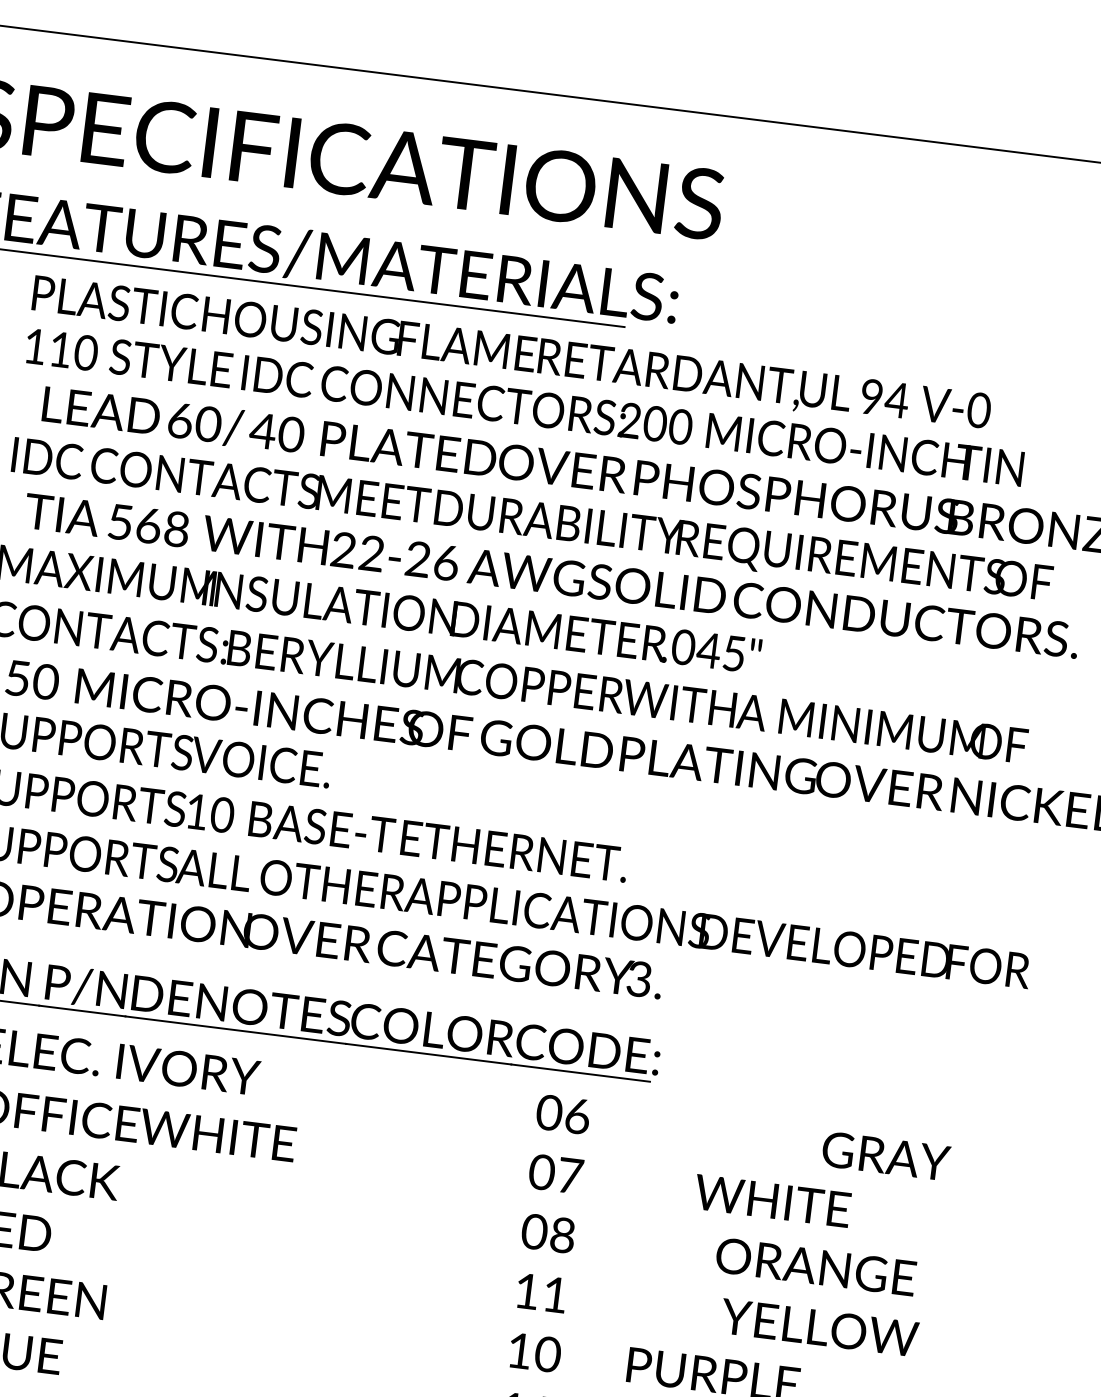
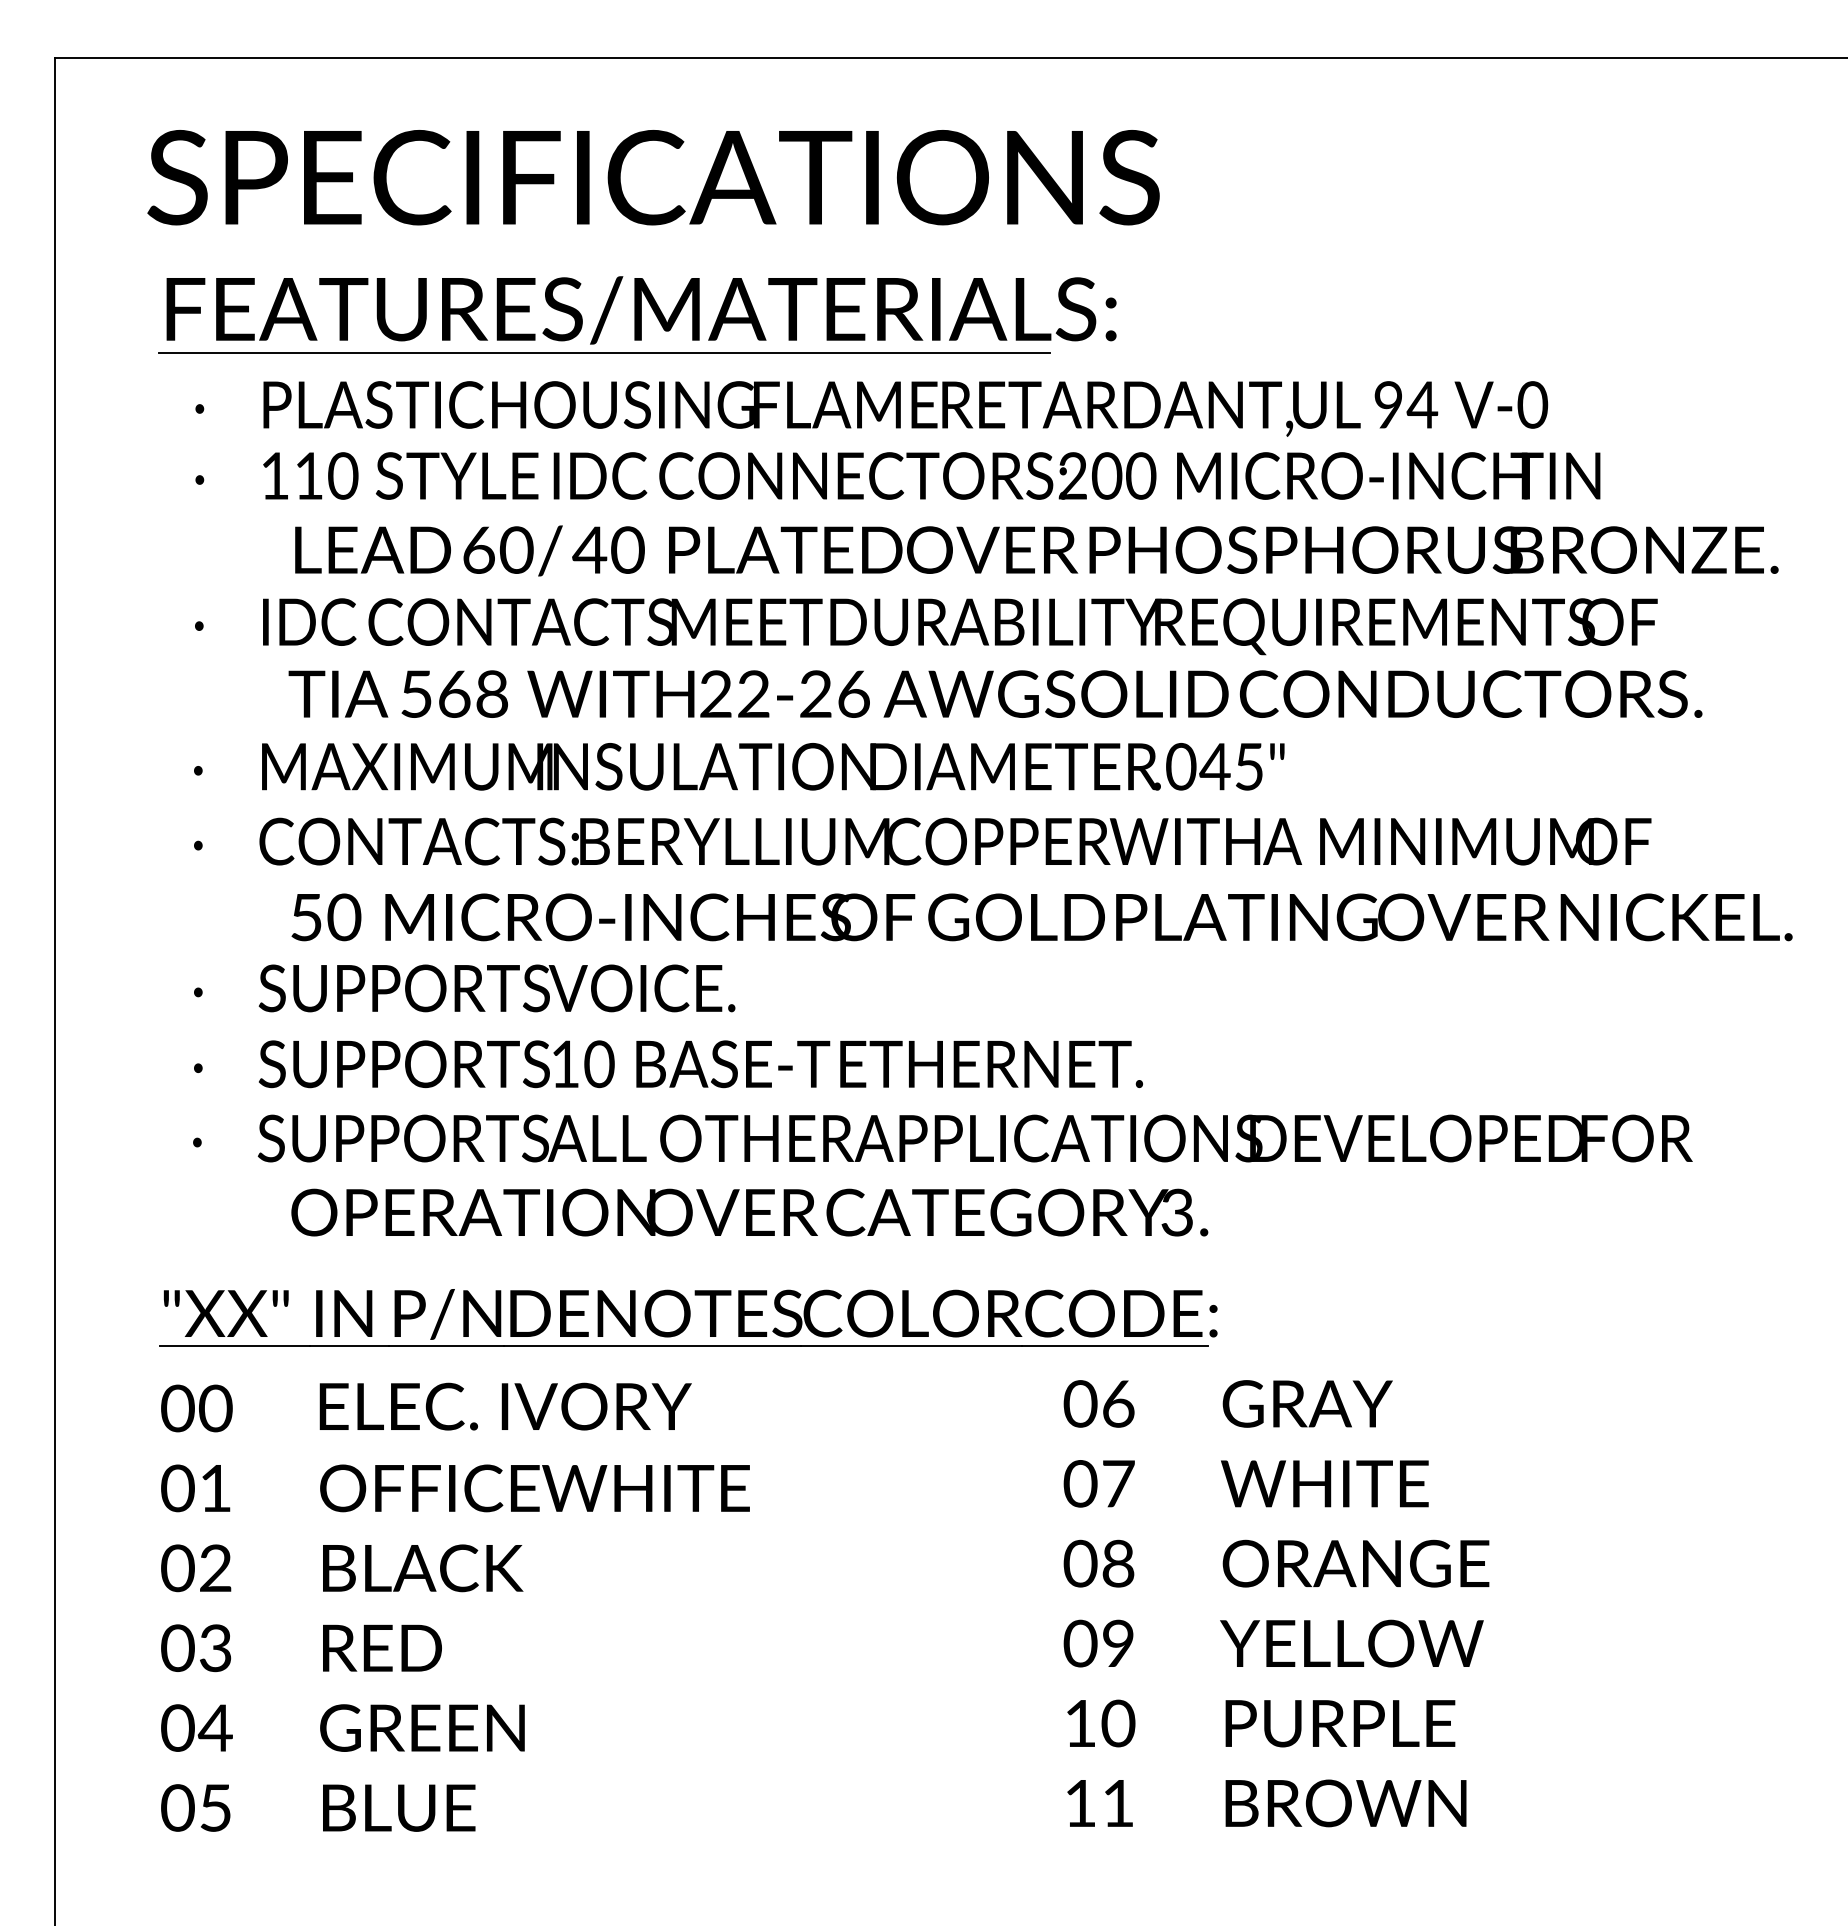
text: (886, 1155) -> (1307, 1403), moved
text: (772, 1200) -> (1324, 1483), moved
text: (815, 1266) -> (1355, 1563), moved
text: (540, 1292) -> (1098, 1643), 11 -> 09
text: (819, 1327) -> (1351, 1643), moved

